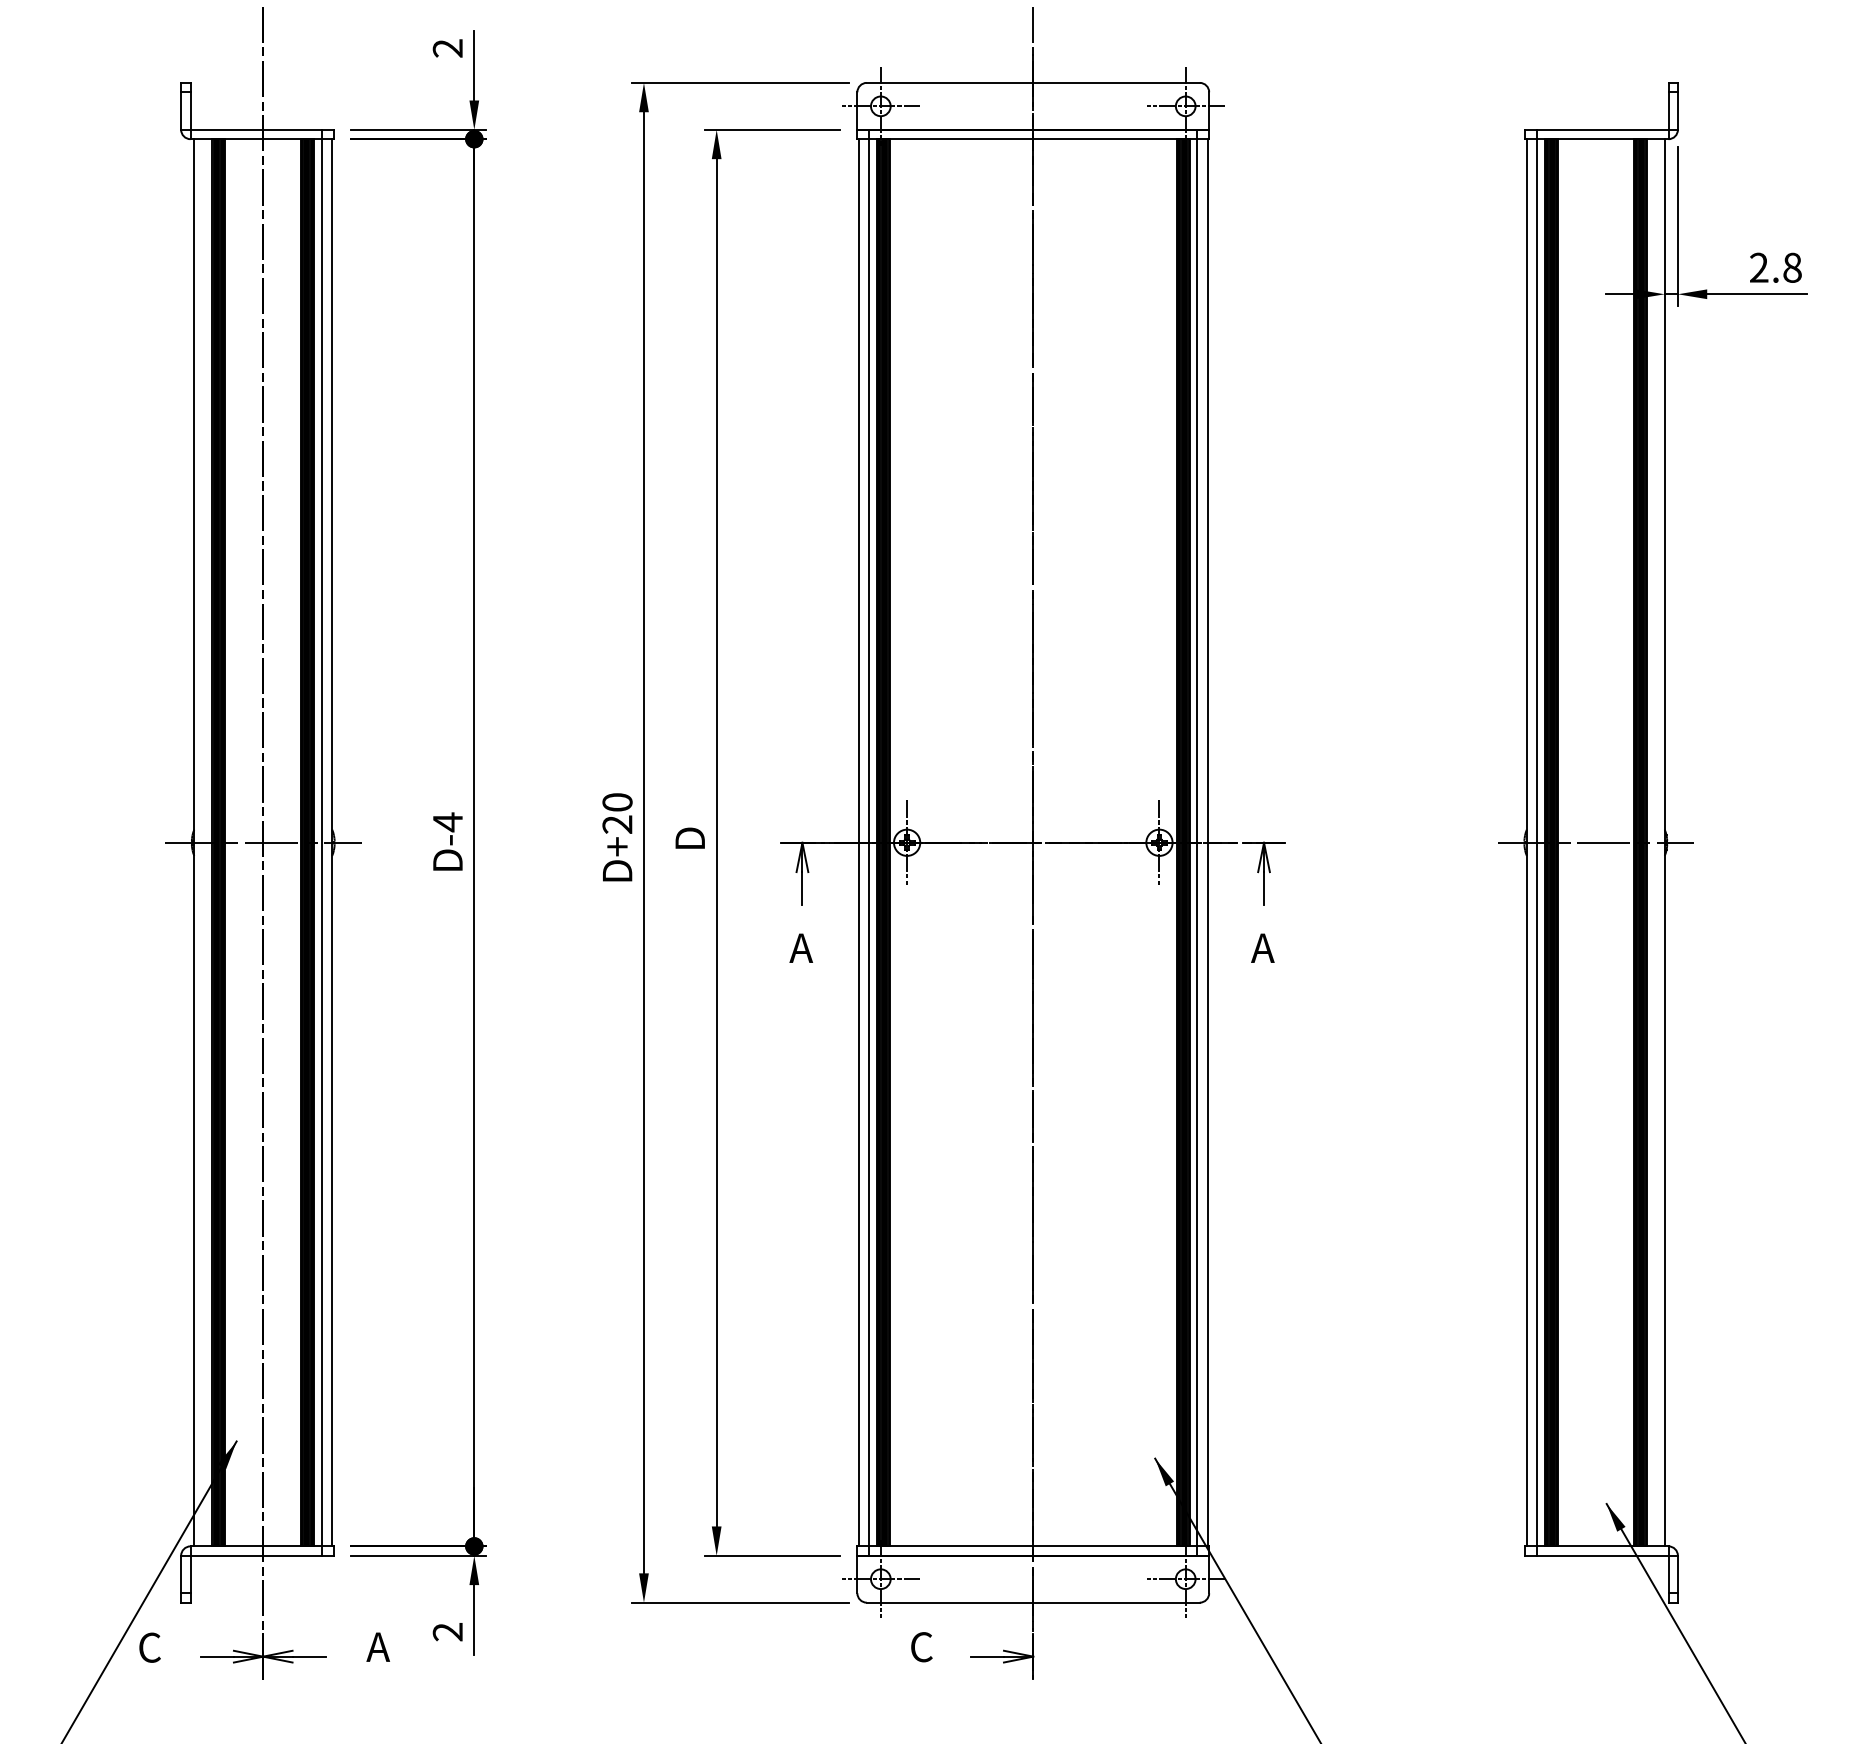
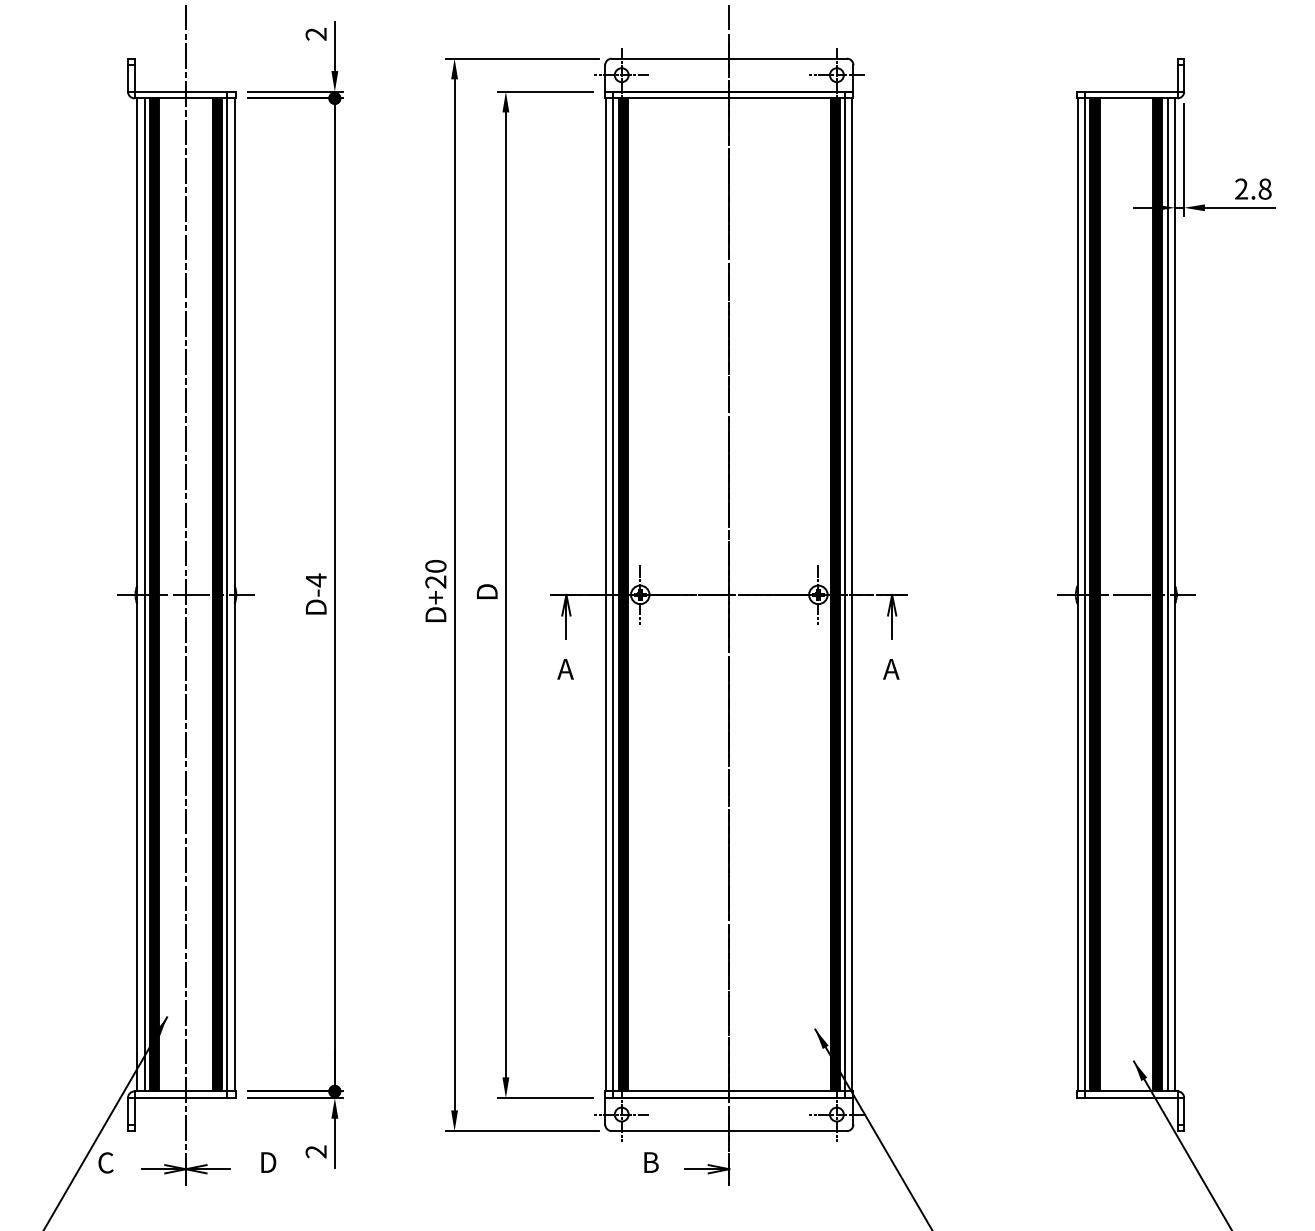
line: (204, 842) -> (144, 594), added
line: (1654, 842) -> (1167, 594), added
text: (378, 1646) -> (267, 1162), A -> D
text: (922, 1647) -> (651, 1162), C -> B

